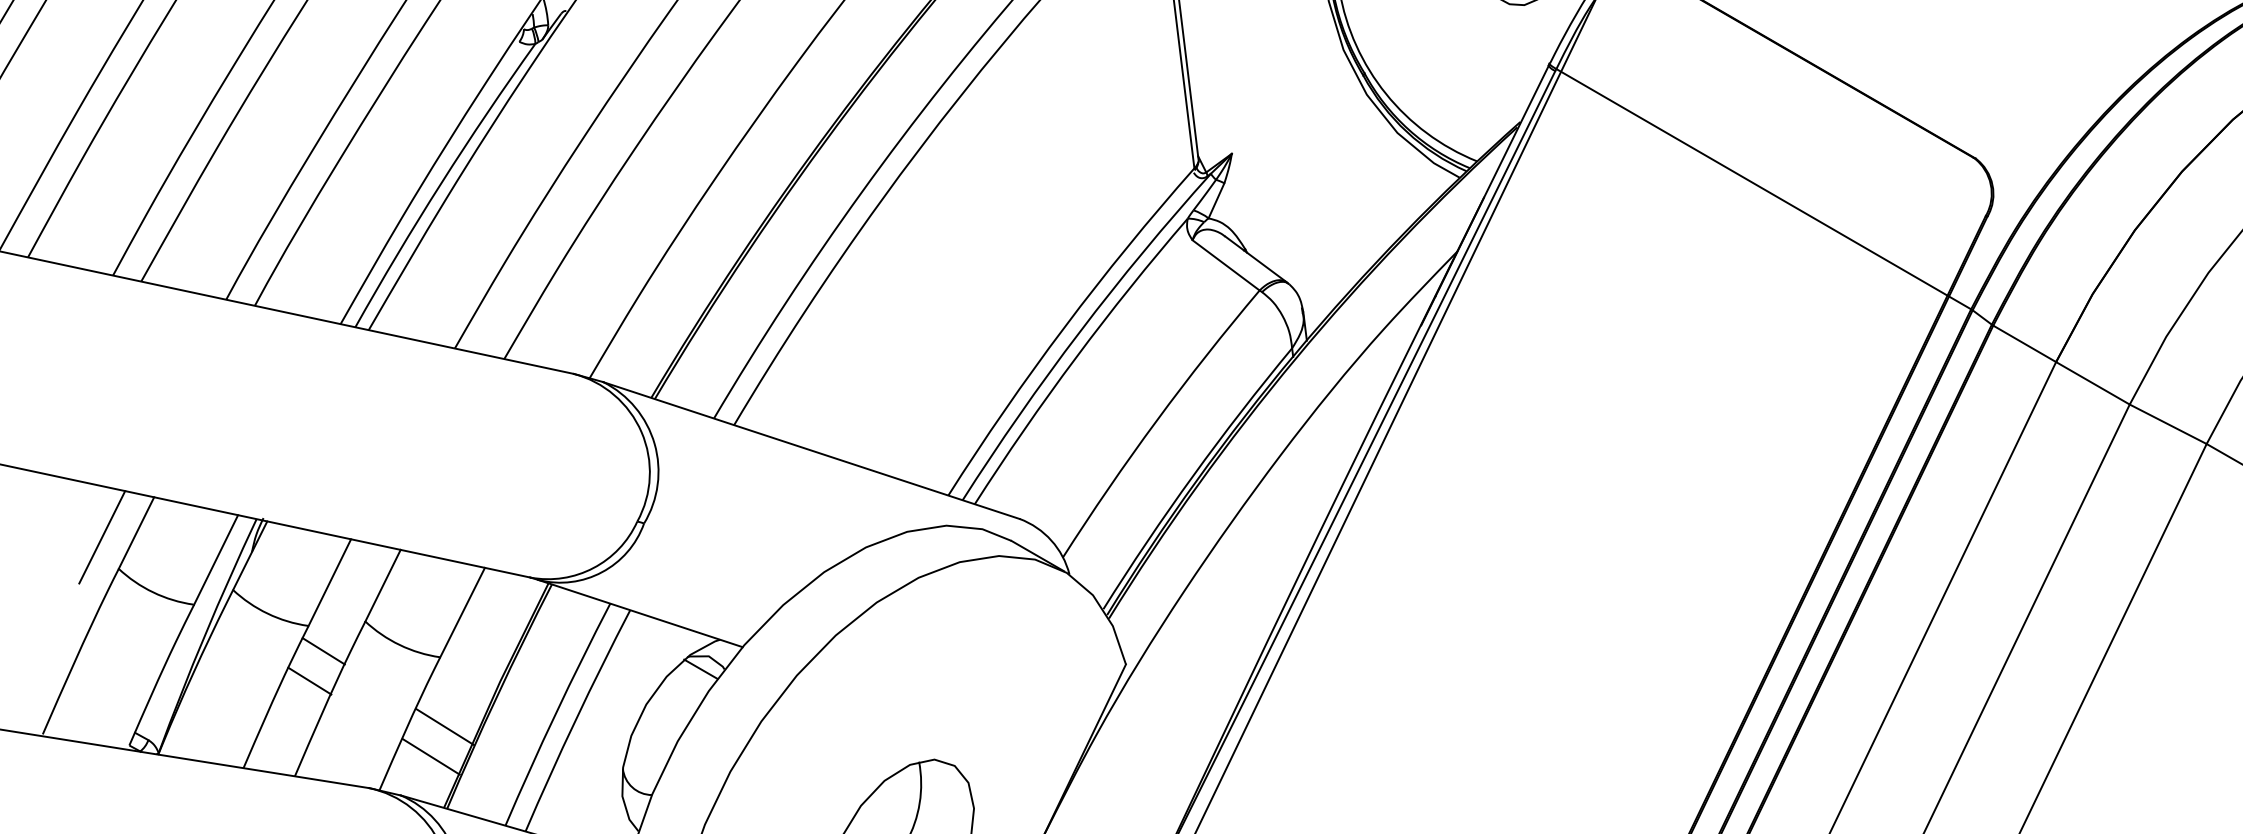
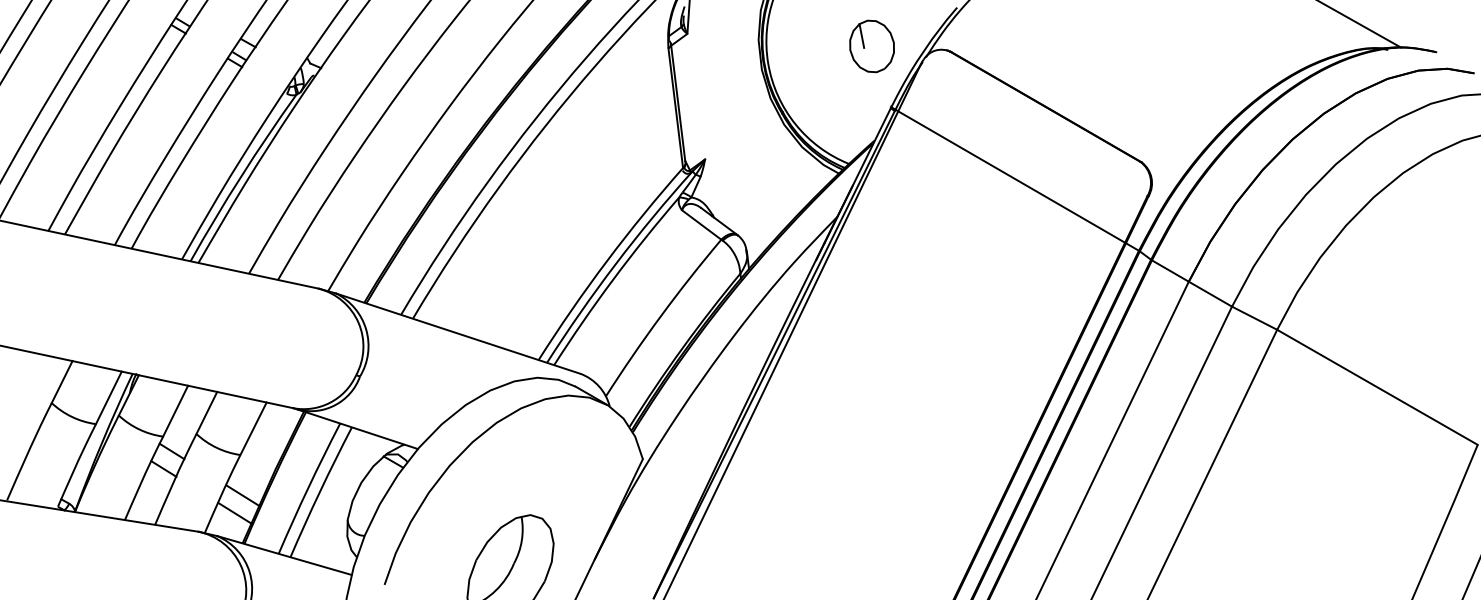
line: (101, 537) -> (41, 384), removed

